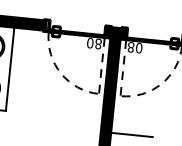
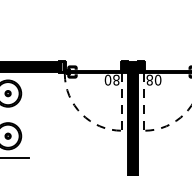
line: (10, 68) -> (29, 114), removed
line: (131, 134) -> (159, 168), removed

